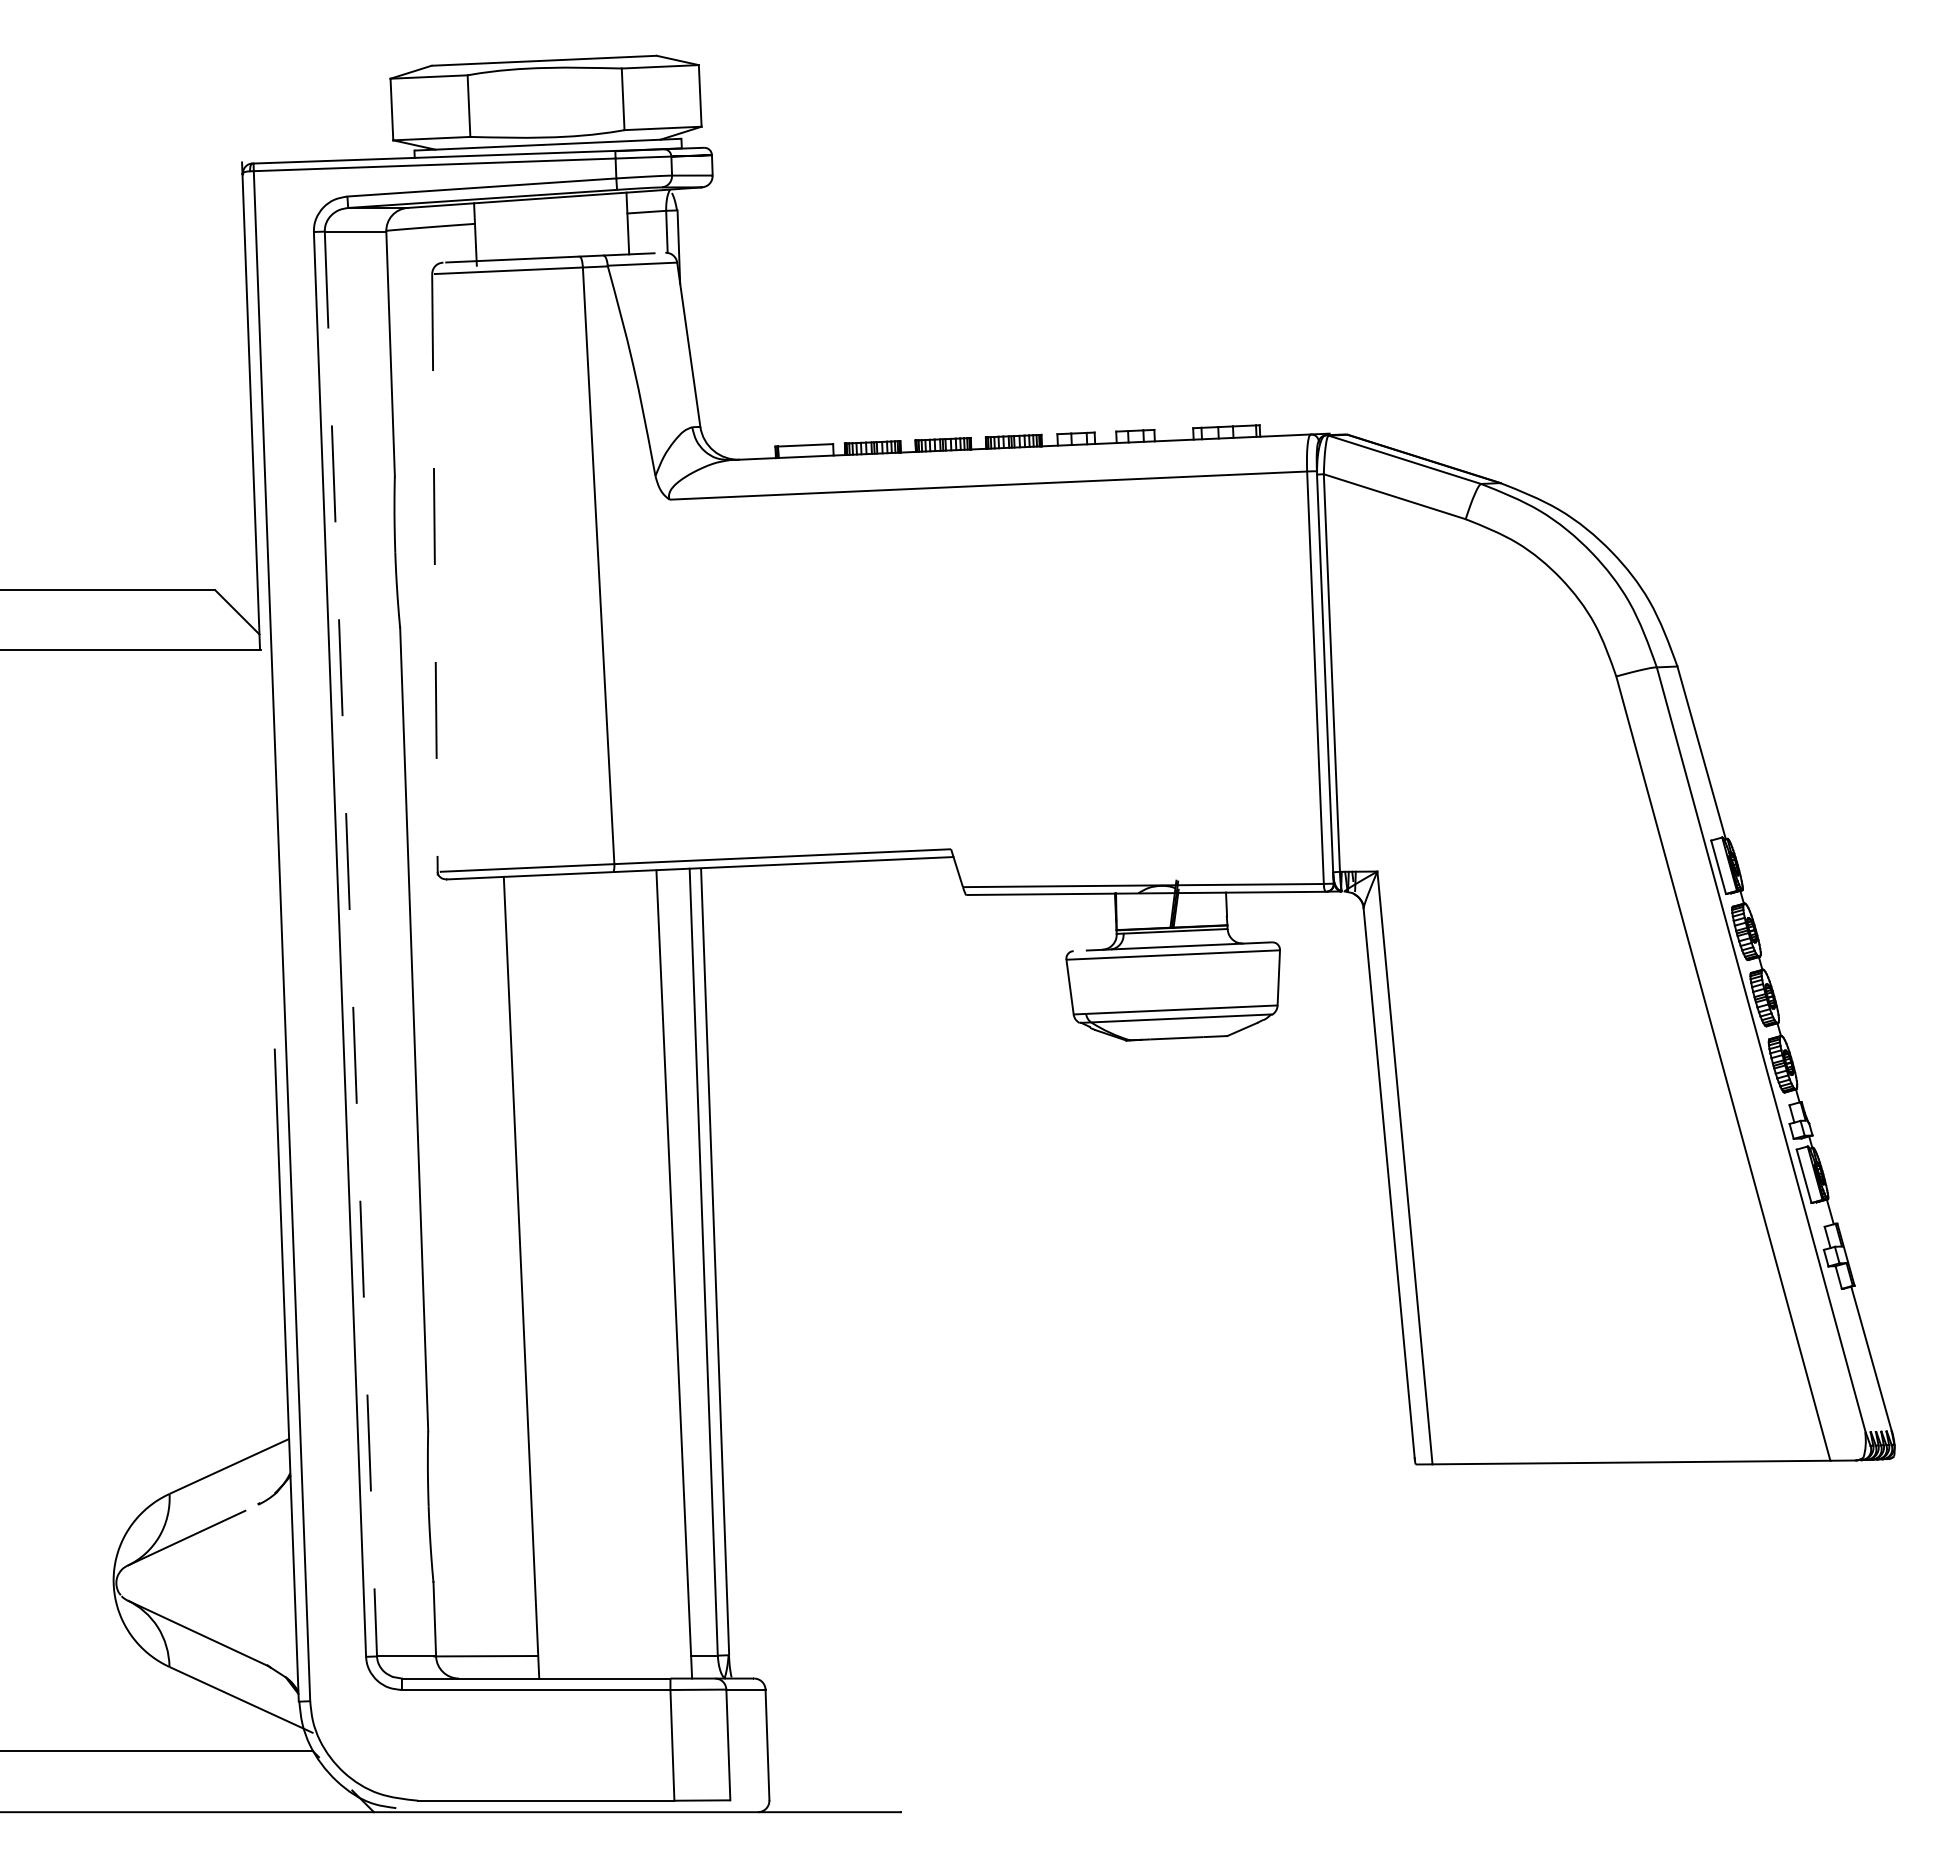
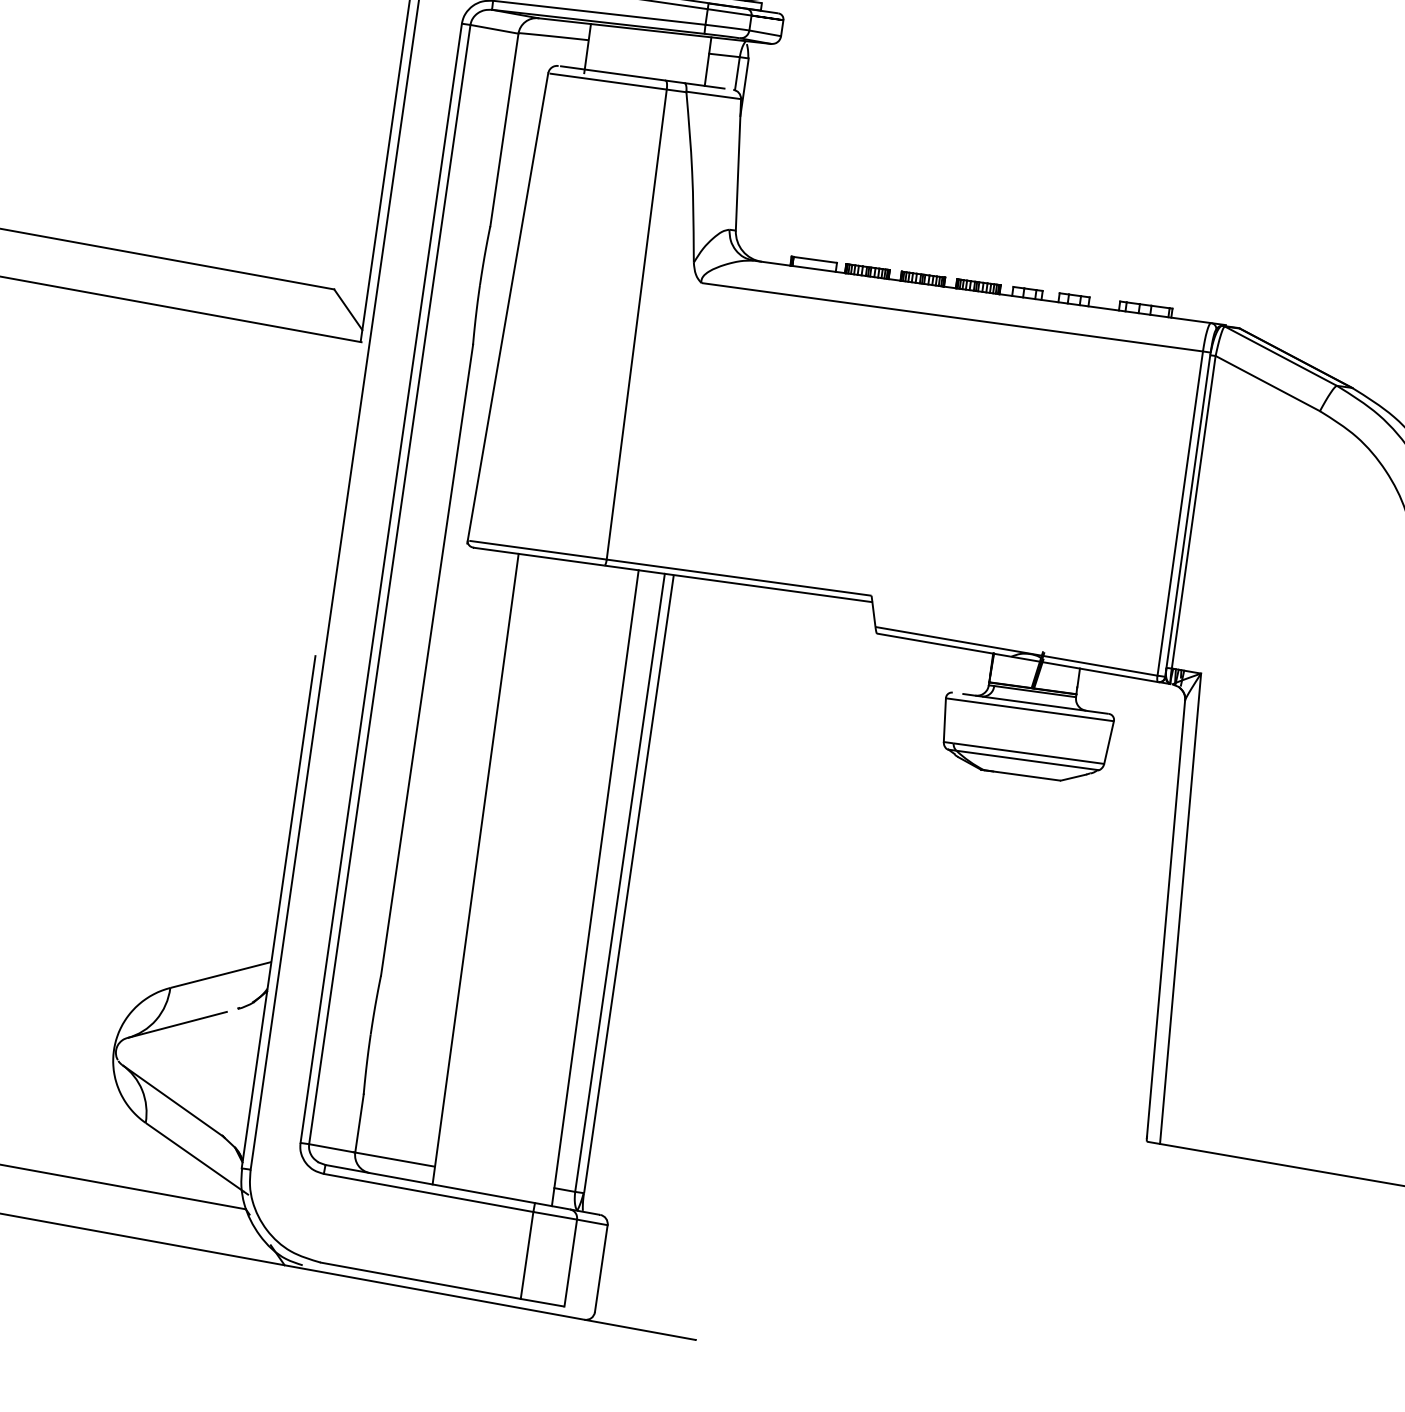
line: (434, 574) -> (507, 308), dashed -> solid
line: (350, 944) -> (389, 584), dashed -> solid

